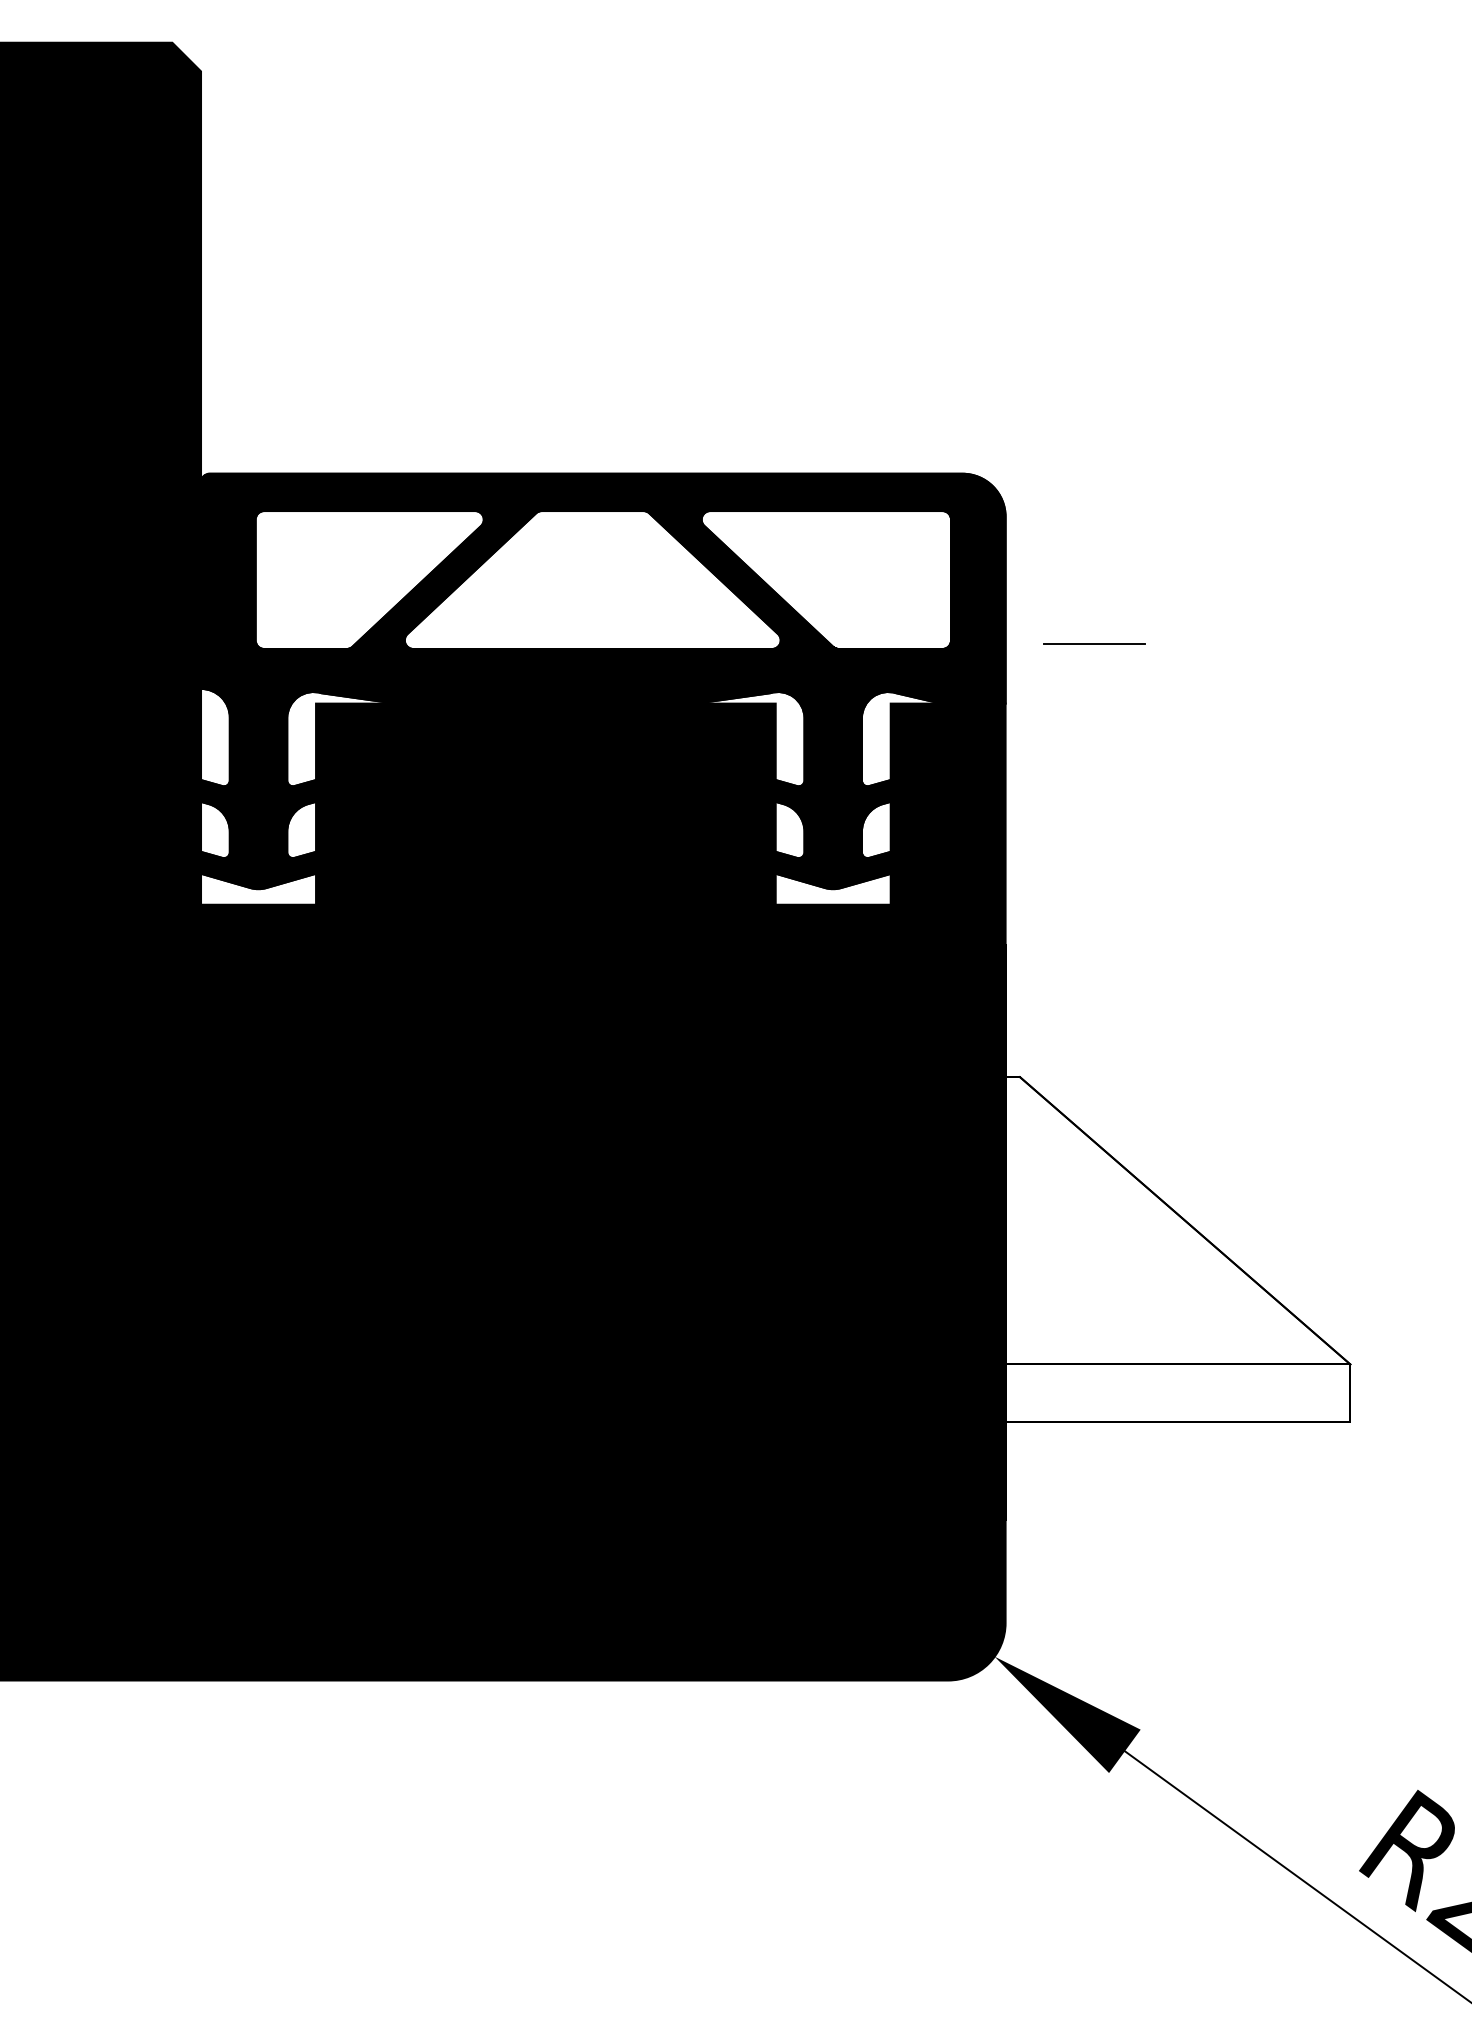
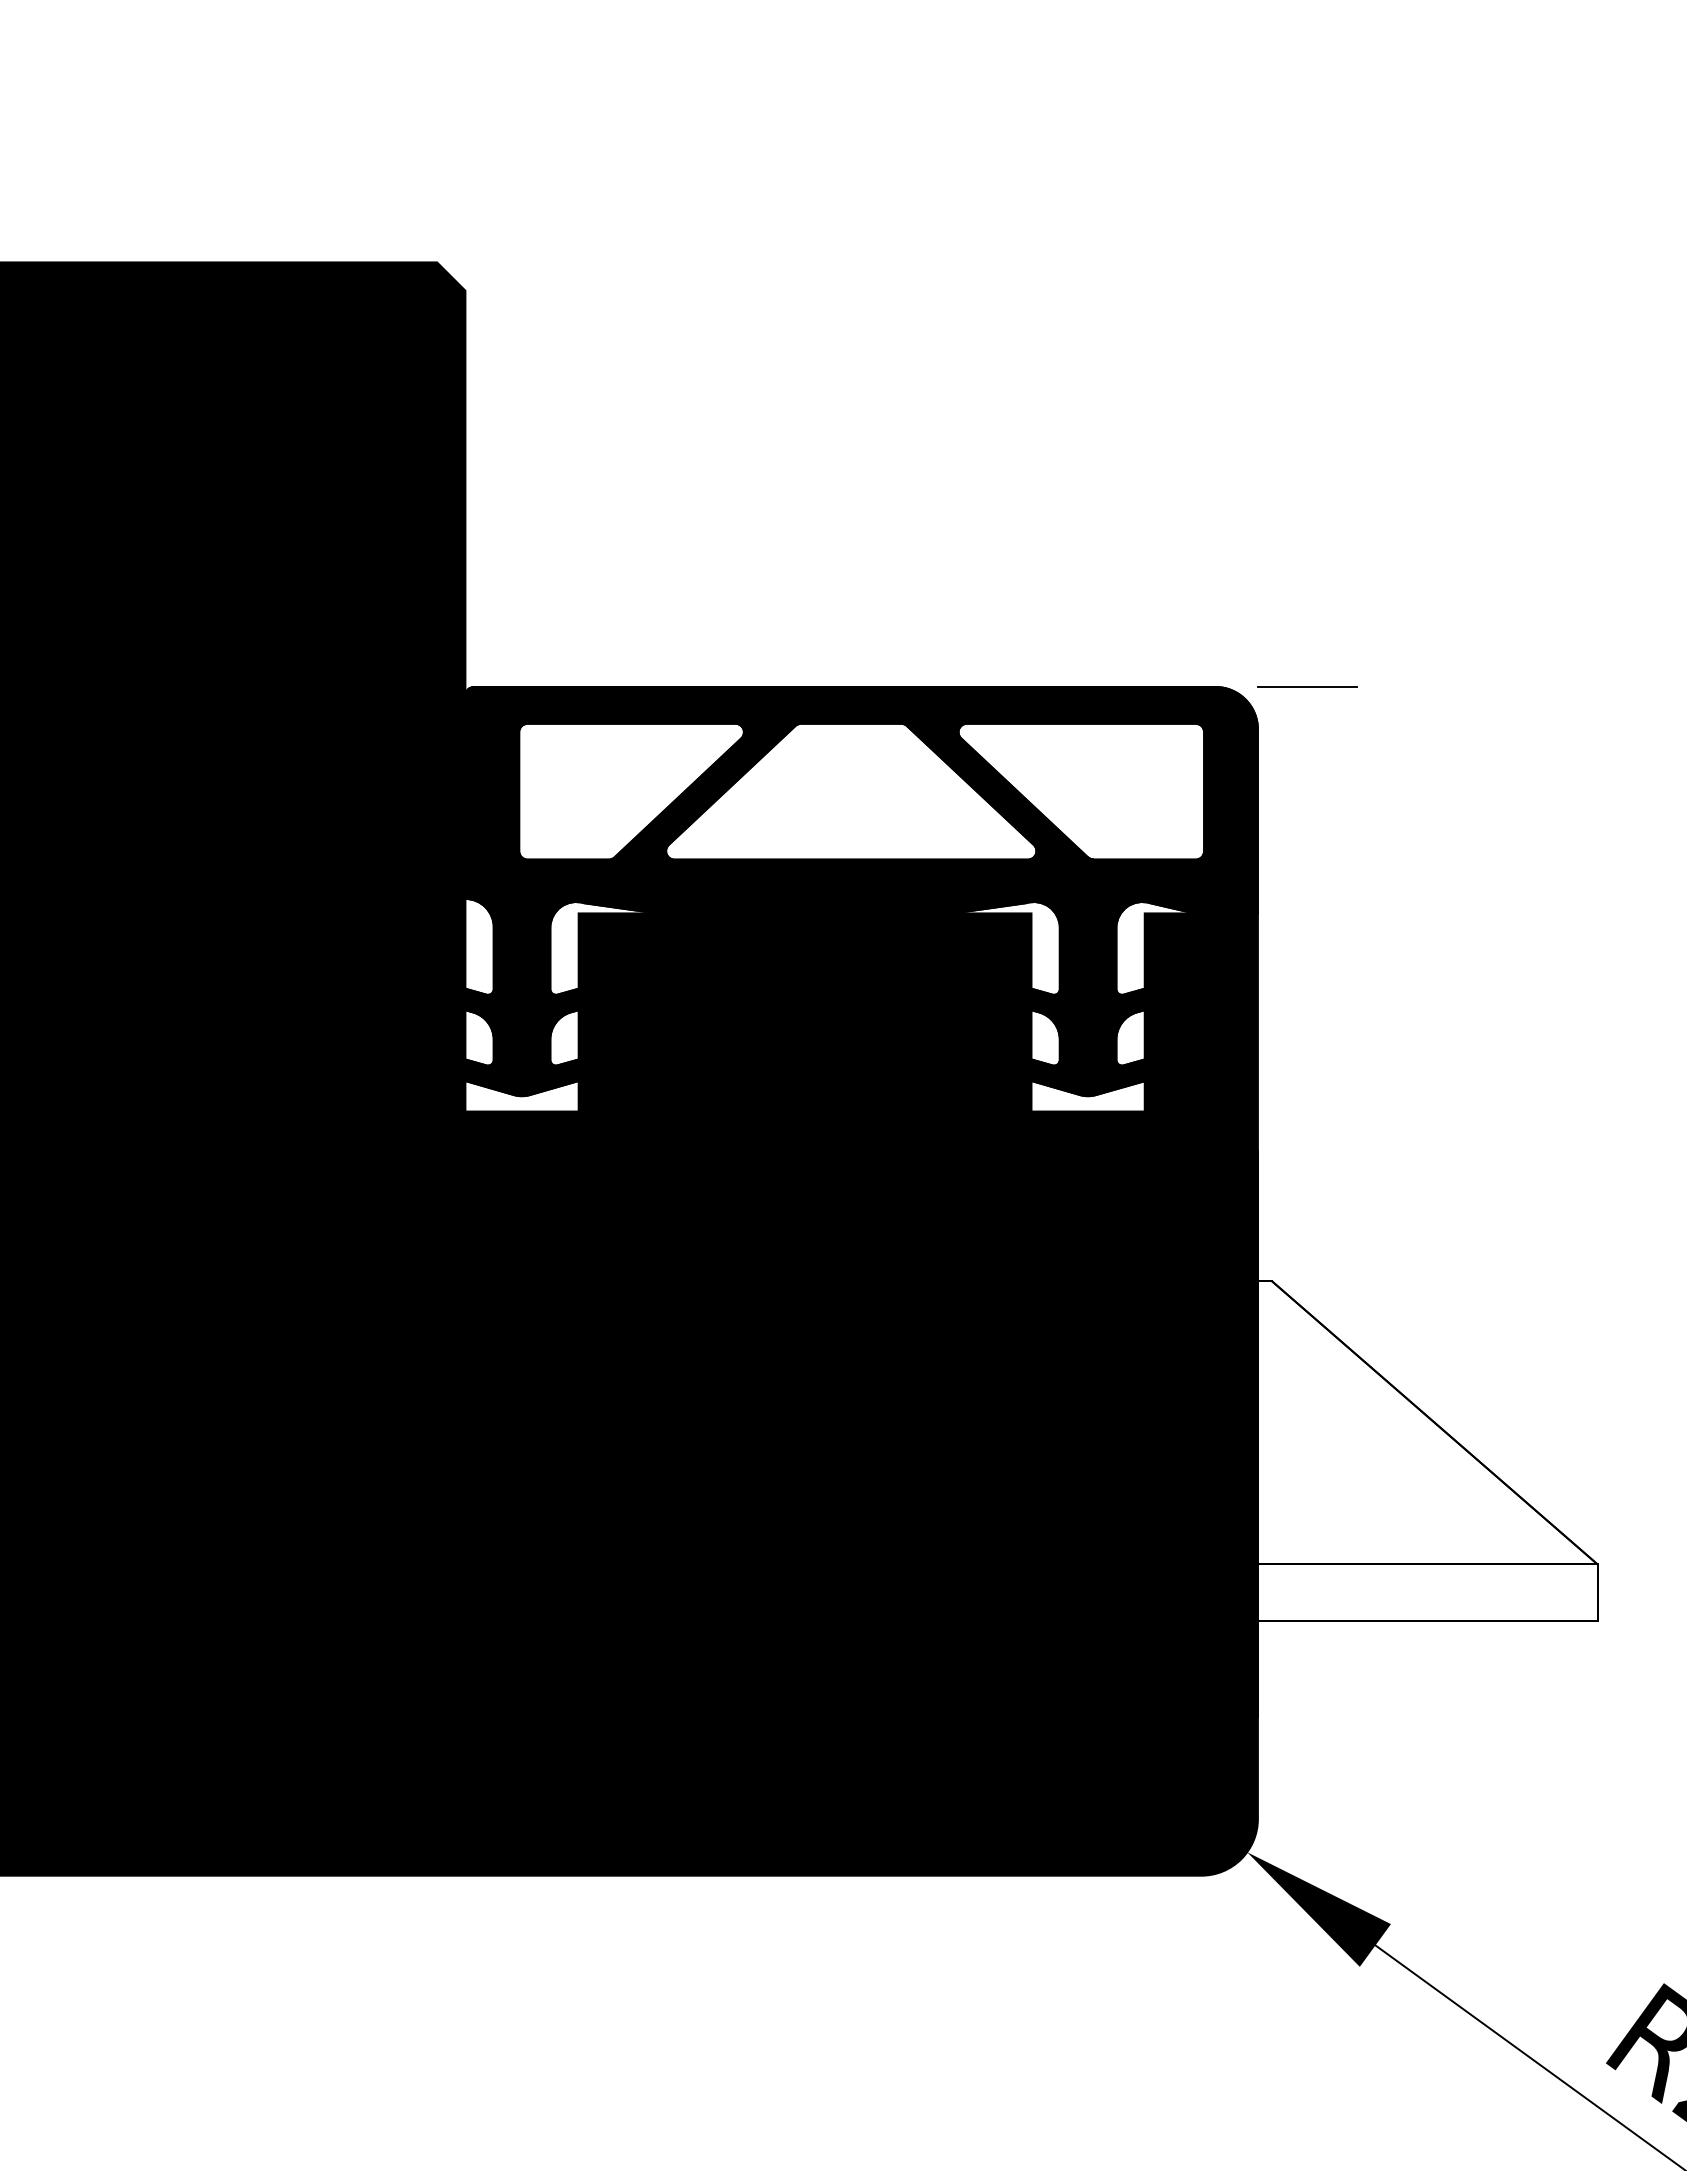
line: (1094, 643) -> (1307, 686), moved

